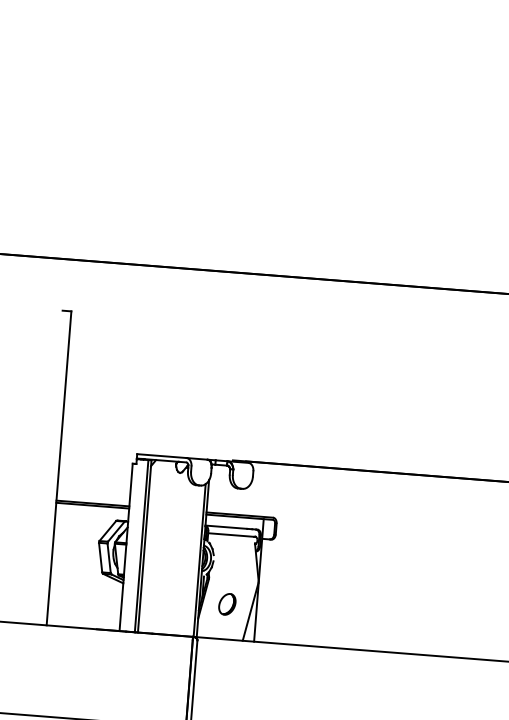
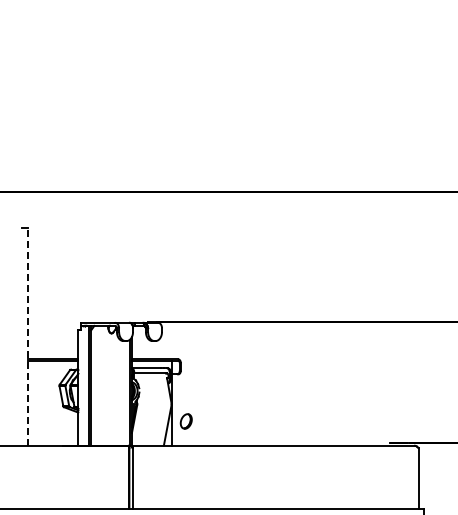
line: (58, 467) -> (27, 336), solid -> dashed
part: (226, 604) -> (185, 421), moved

